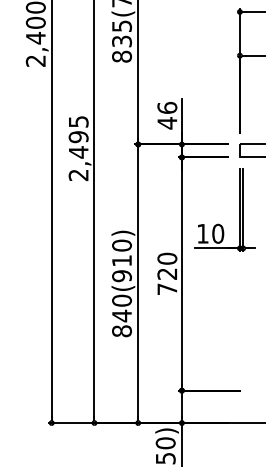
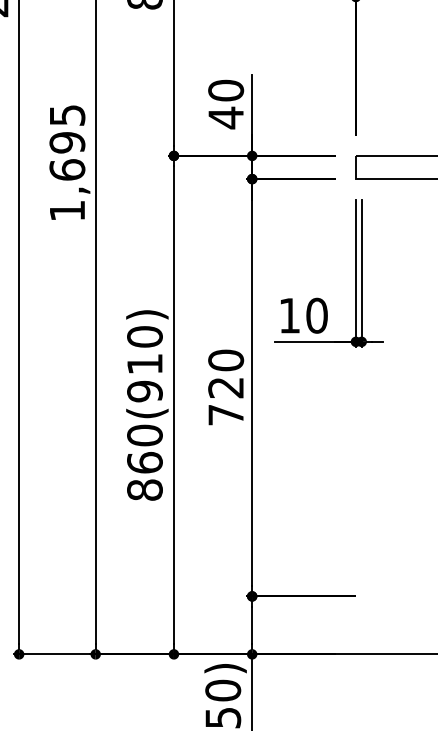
text: (167, 107) -> (226, 89), 46 -> 40
text: (78, 163) -> (67, 189), 2,495 -> 1,695
text: (121, 315) -> (144, 461), 840(910) -> 860(910)

